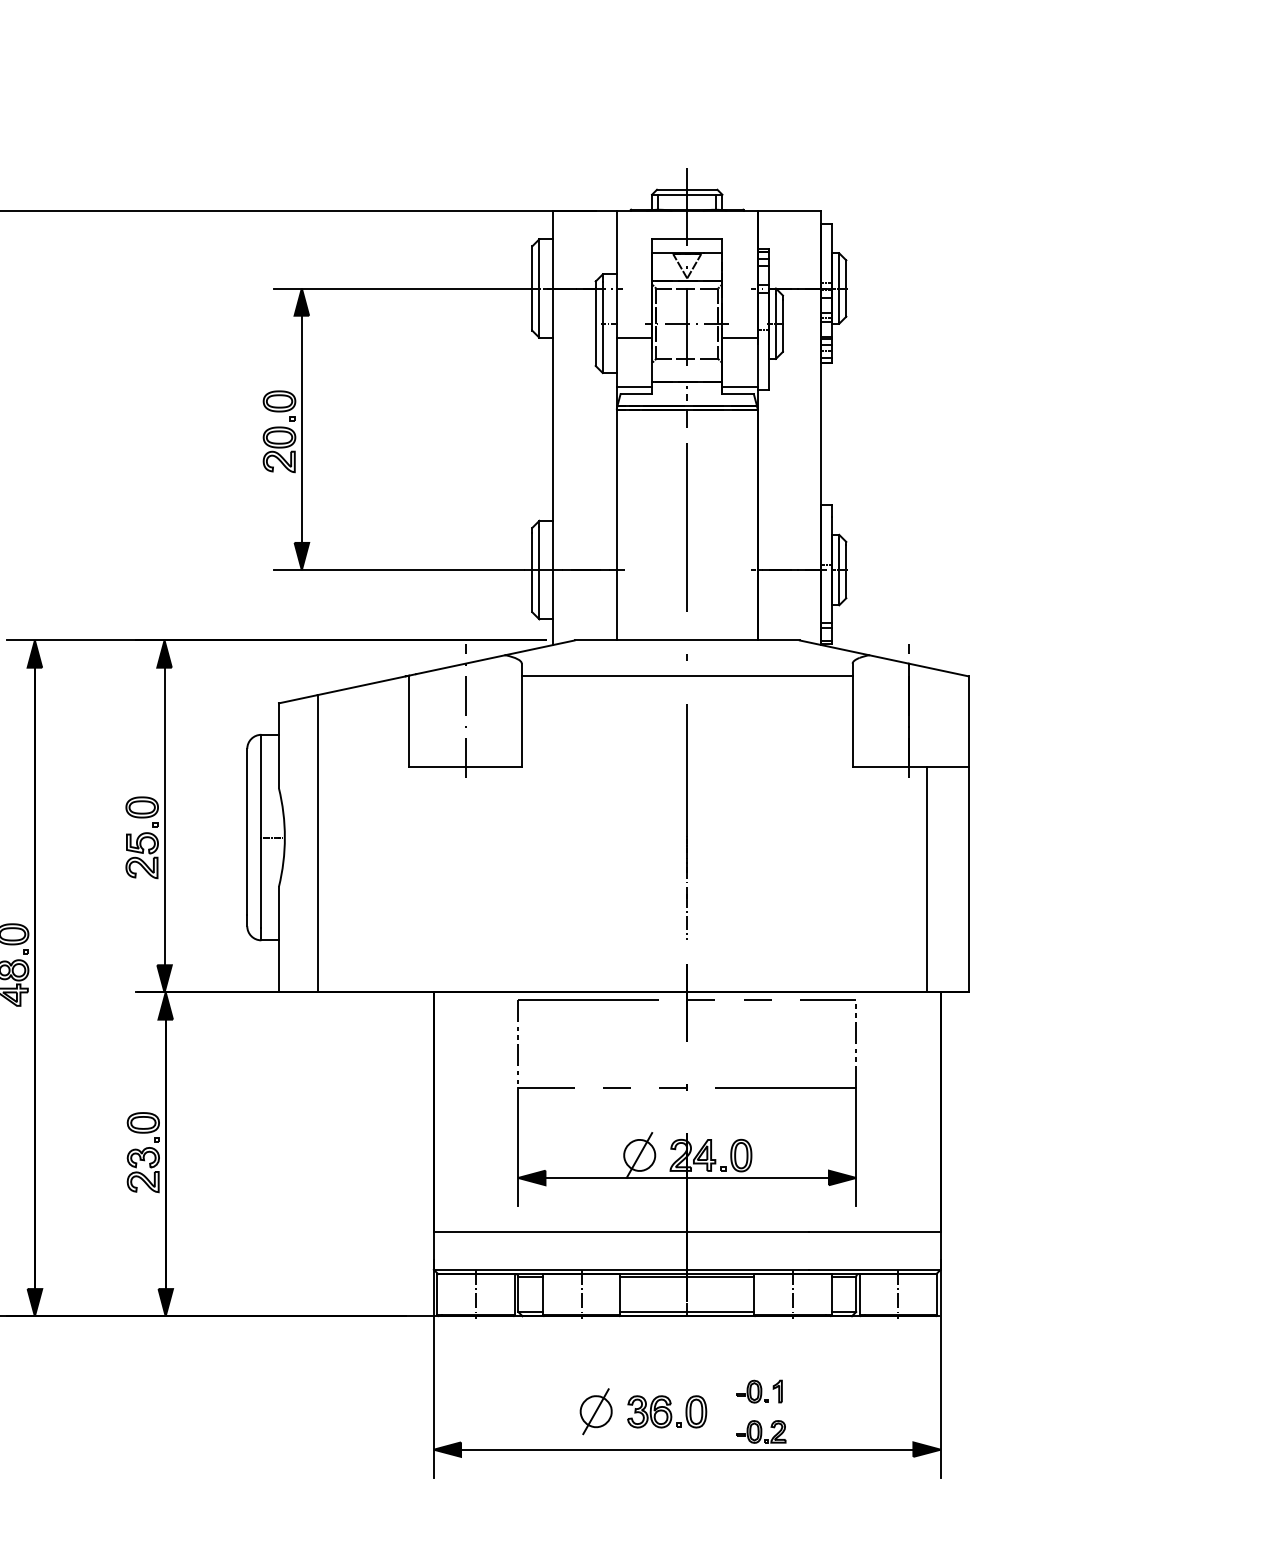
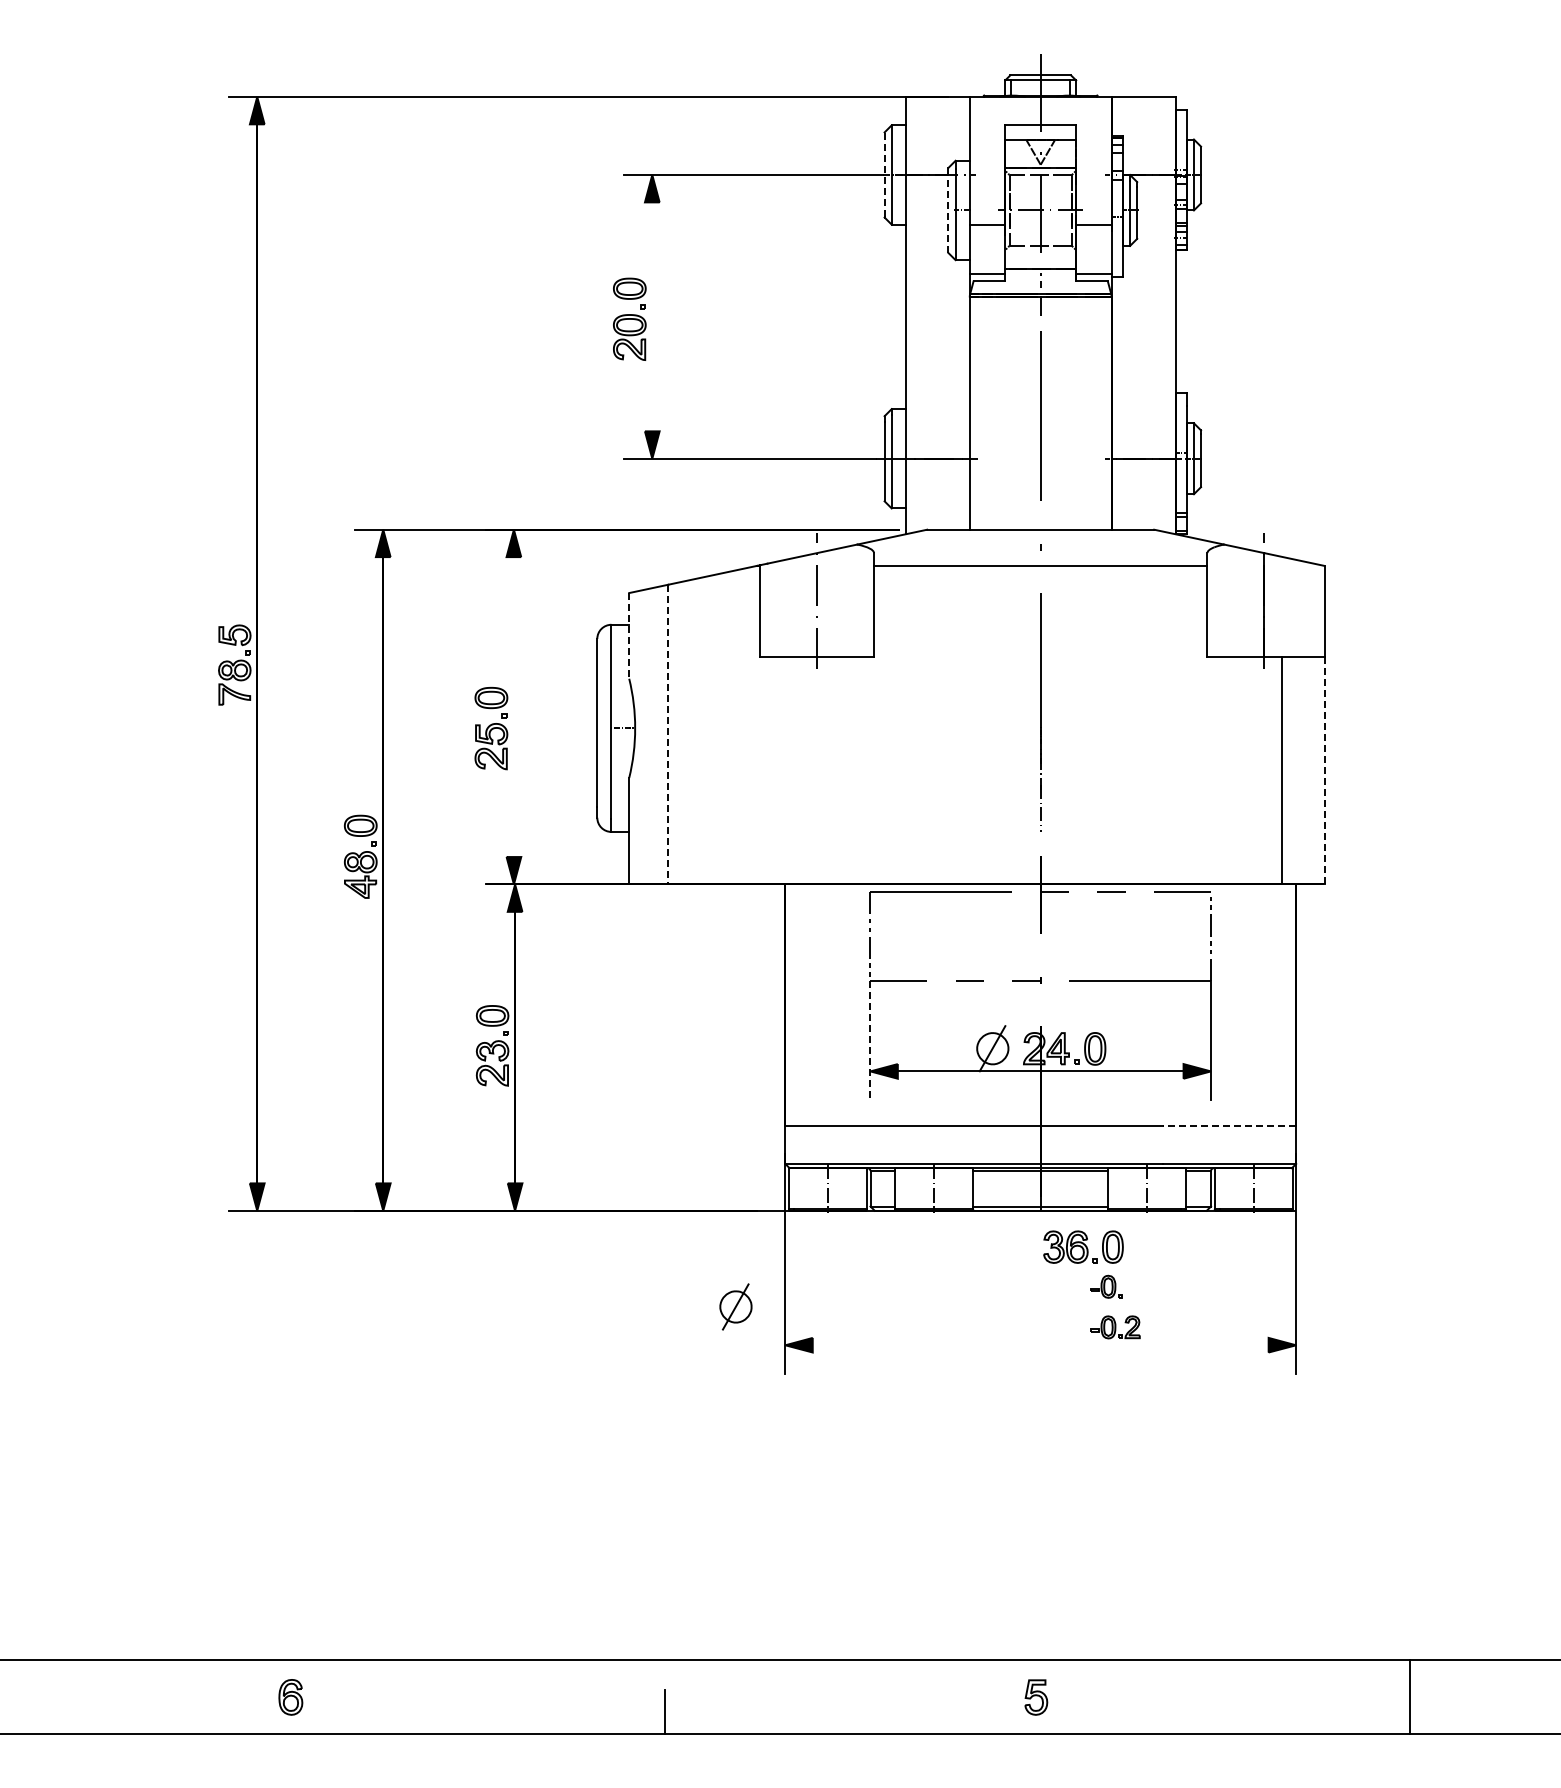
line: (532, 288) -> (884, 174), solid -> dashed
line: (595, 326) -> (948, 213), solid -> dashed
line: (302, 428) -> (652, 316), removed
line: (279, 745) -> (629, 635), solid -> dashed
line: (164, 816) -> (513, 707), removed
line: (317, 843) -> (668, 734), solid -> dashed
line: (968, 879) -> (1324, 770), solid -> dashed
line: (518, 1147) -> (870, 1040), solid -> dashed
line: (874, 1231) -> (1229, 1125), solid -> dashed
part: (777, 1391) -> (1131, 1286), removed
part: (595, 1411) -> (735, 1306), moved
part: (667, 1411) -> (1083, 1246), moved
line: (687, 1449) -> (1040, 1345), removed

